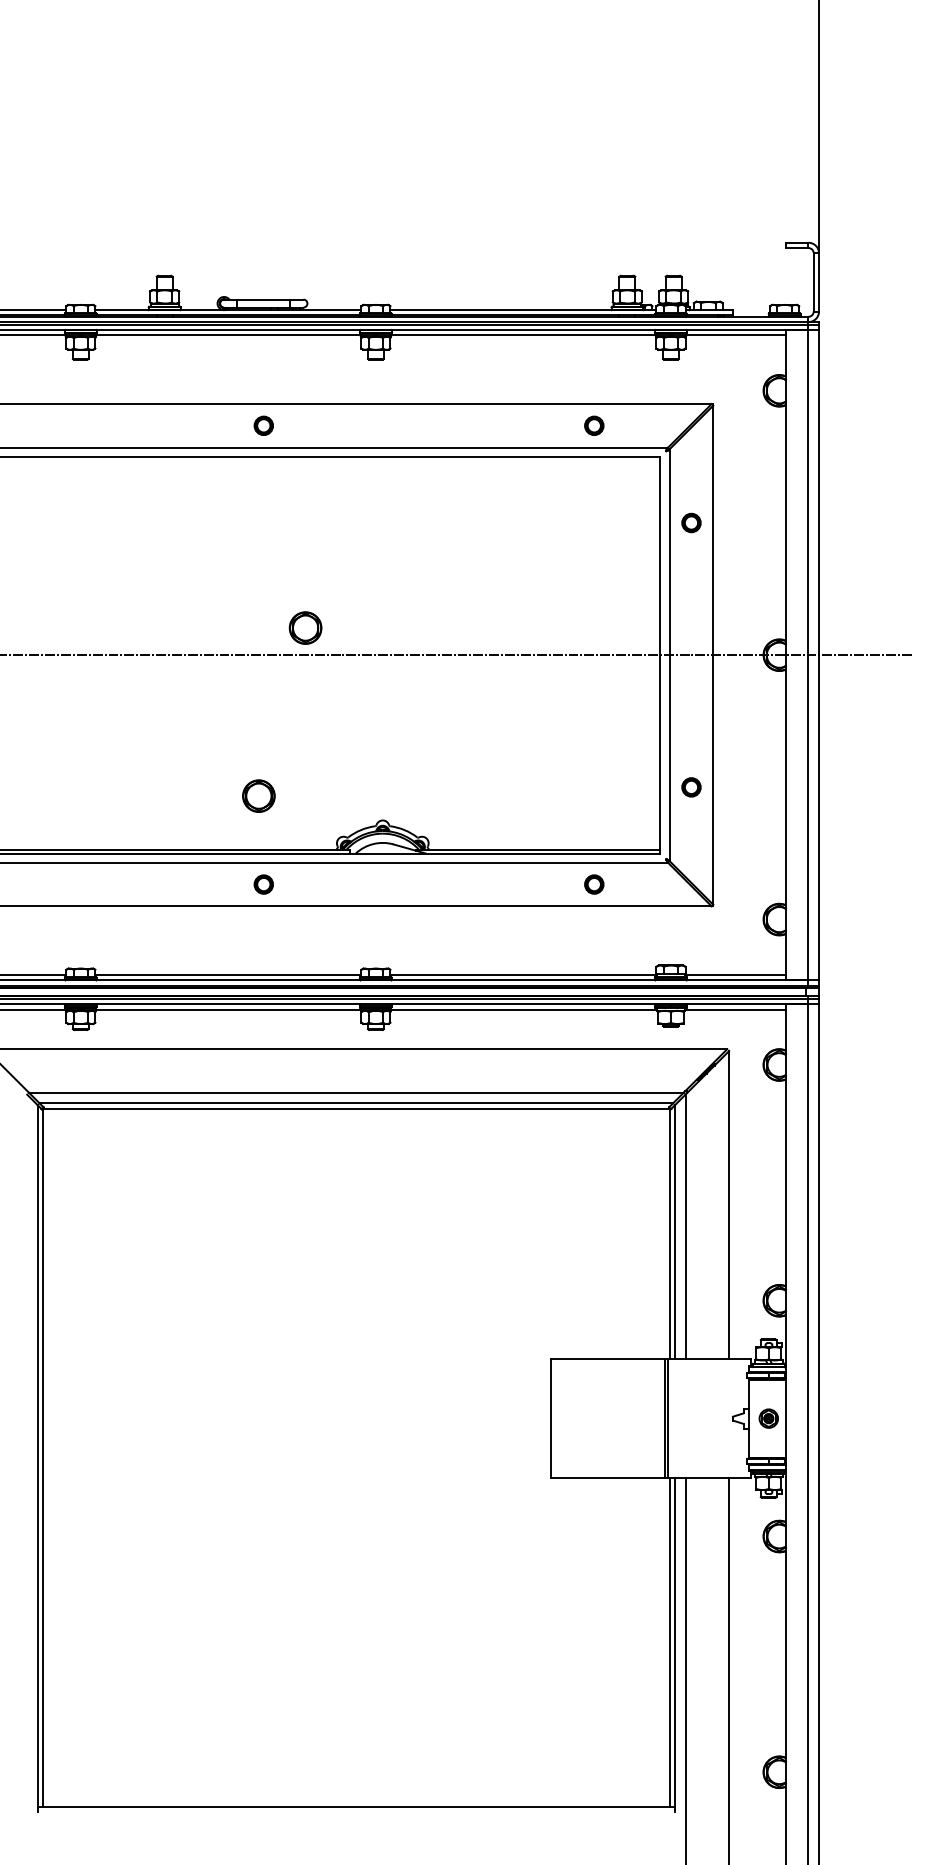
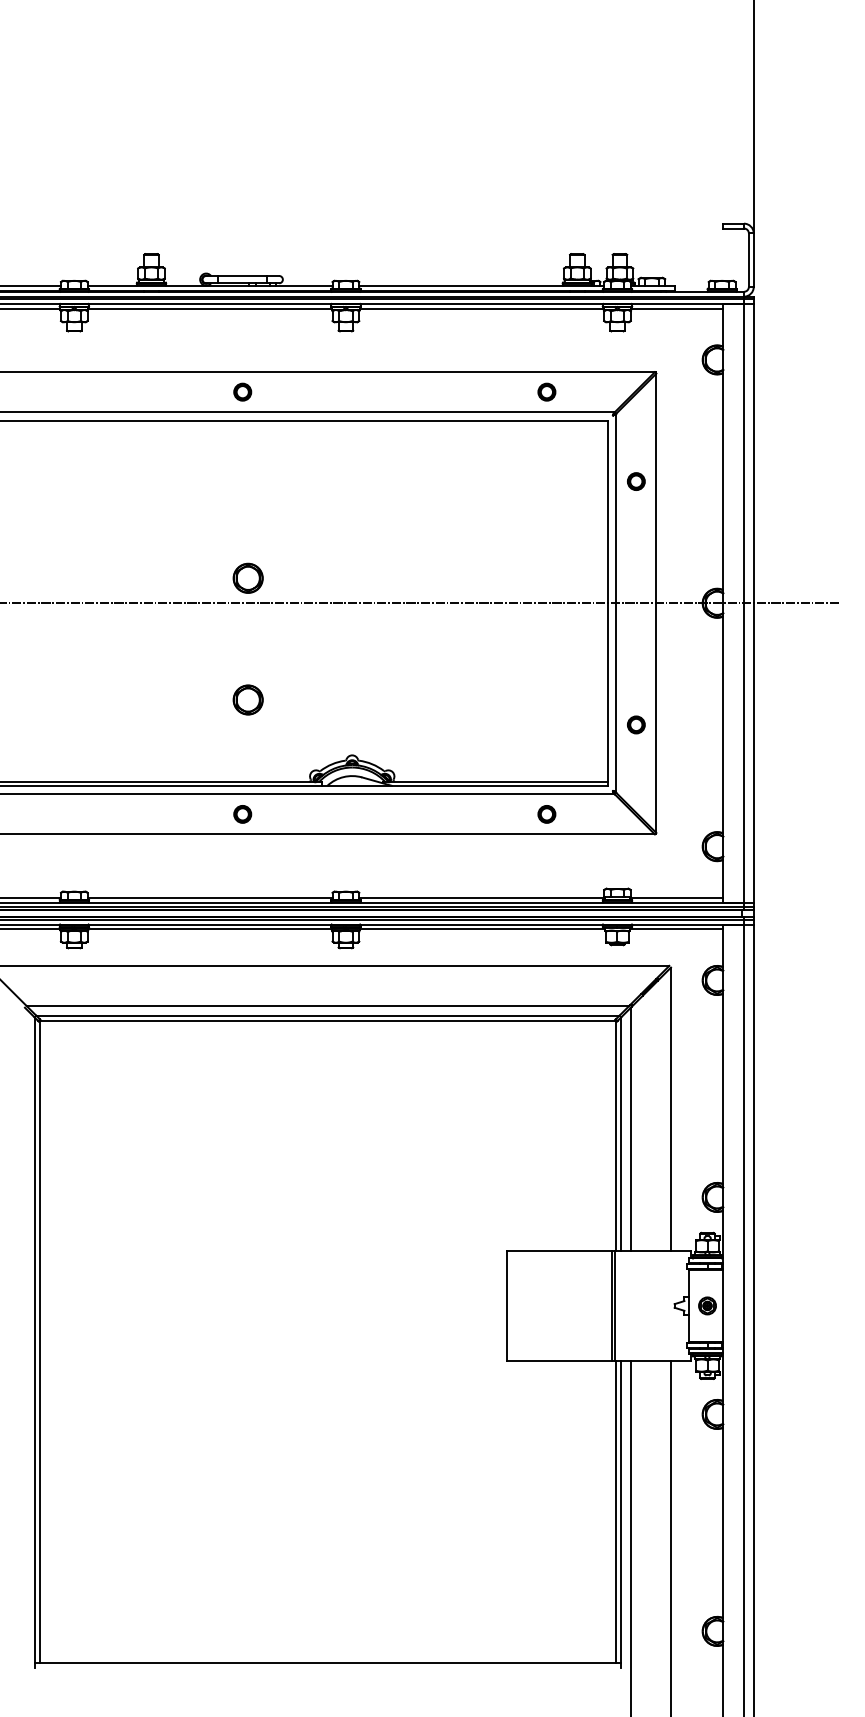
part: (304, 627) -> (247, 577), moved
part: (258, 795) -> (247, 699), moved

